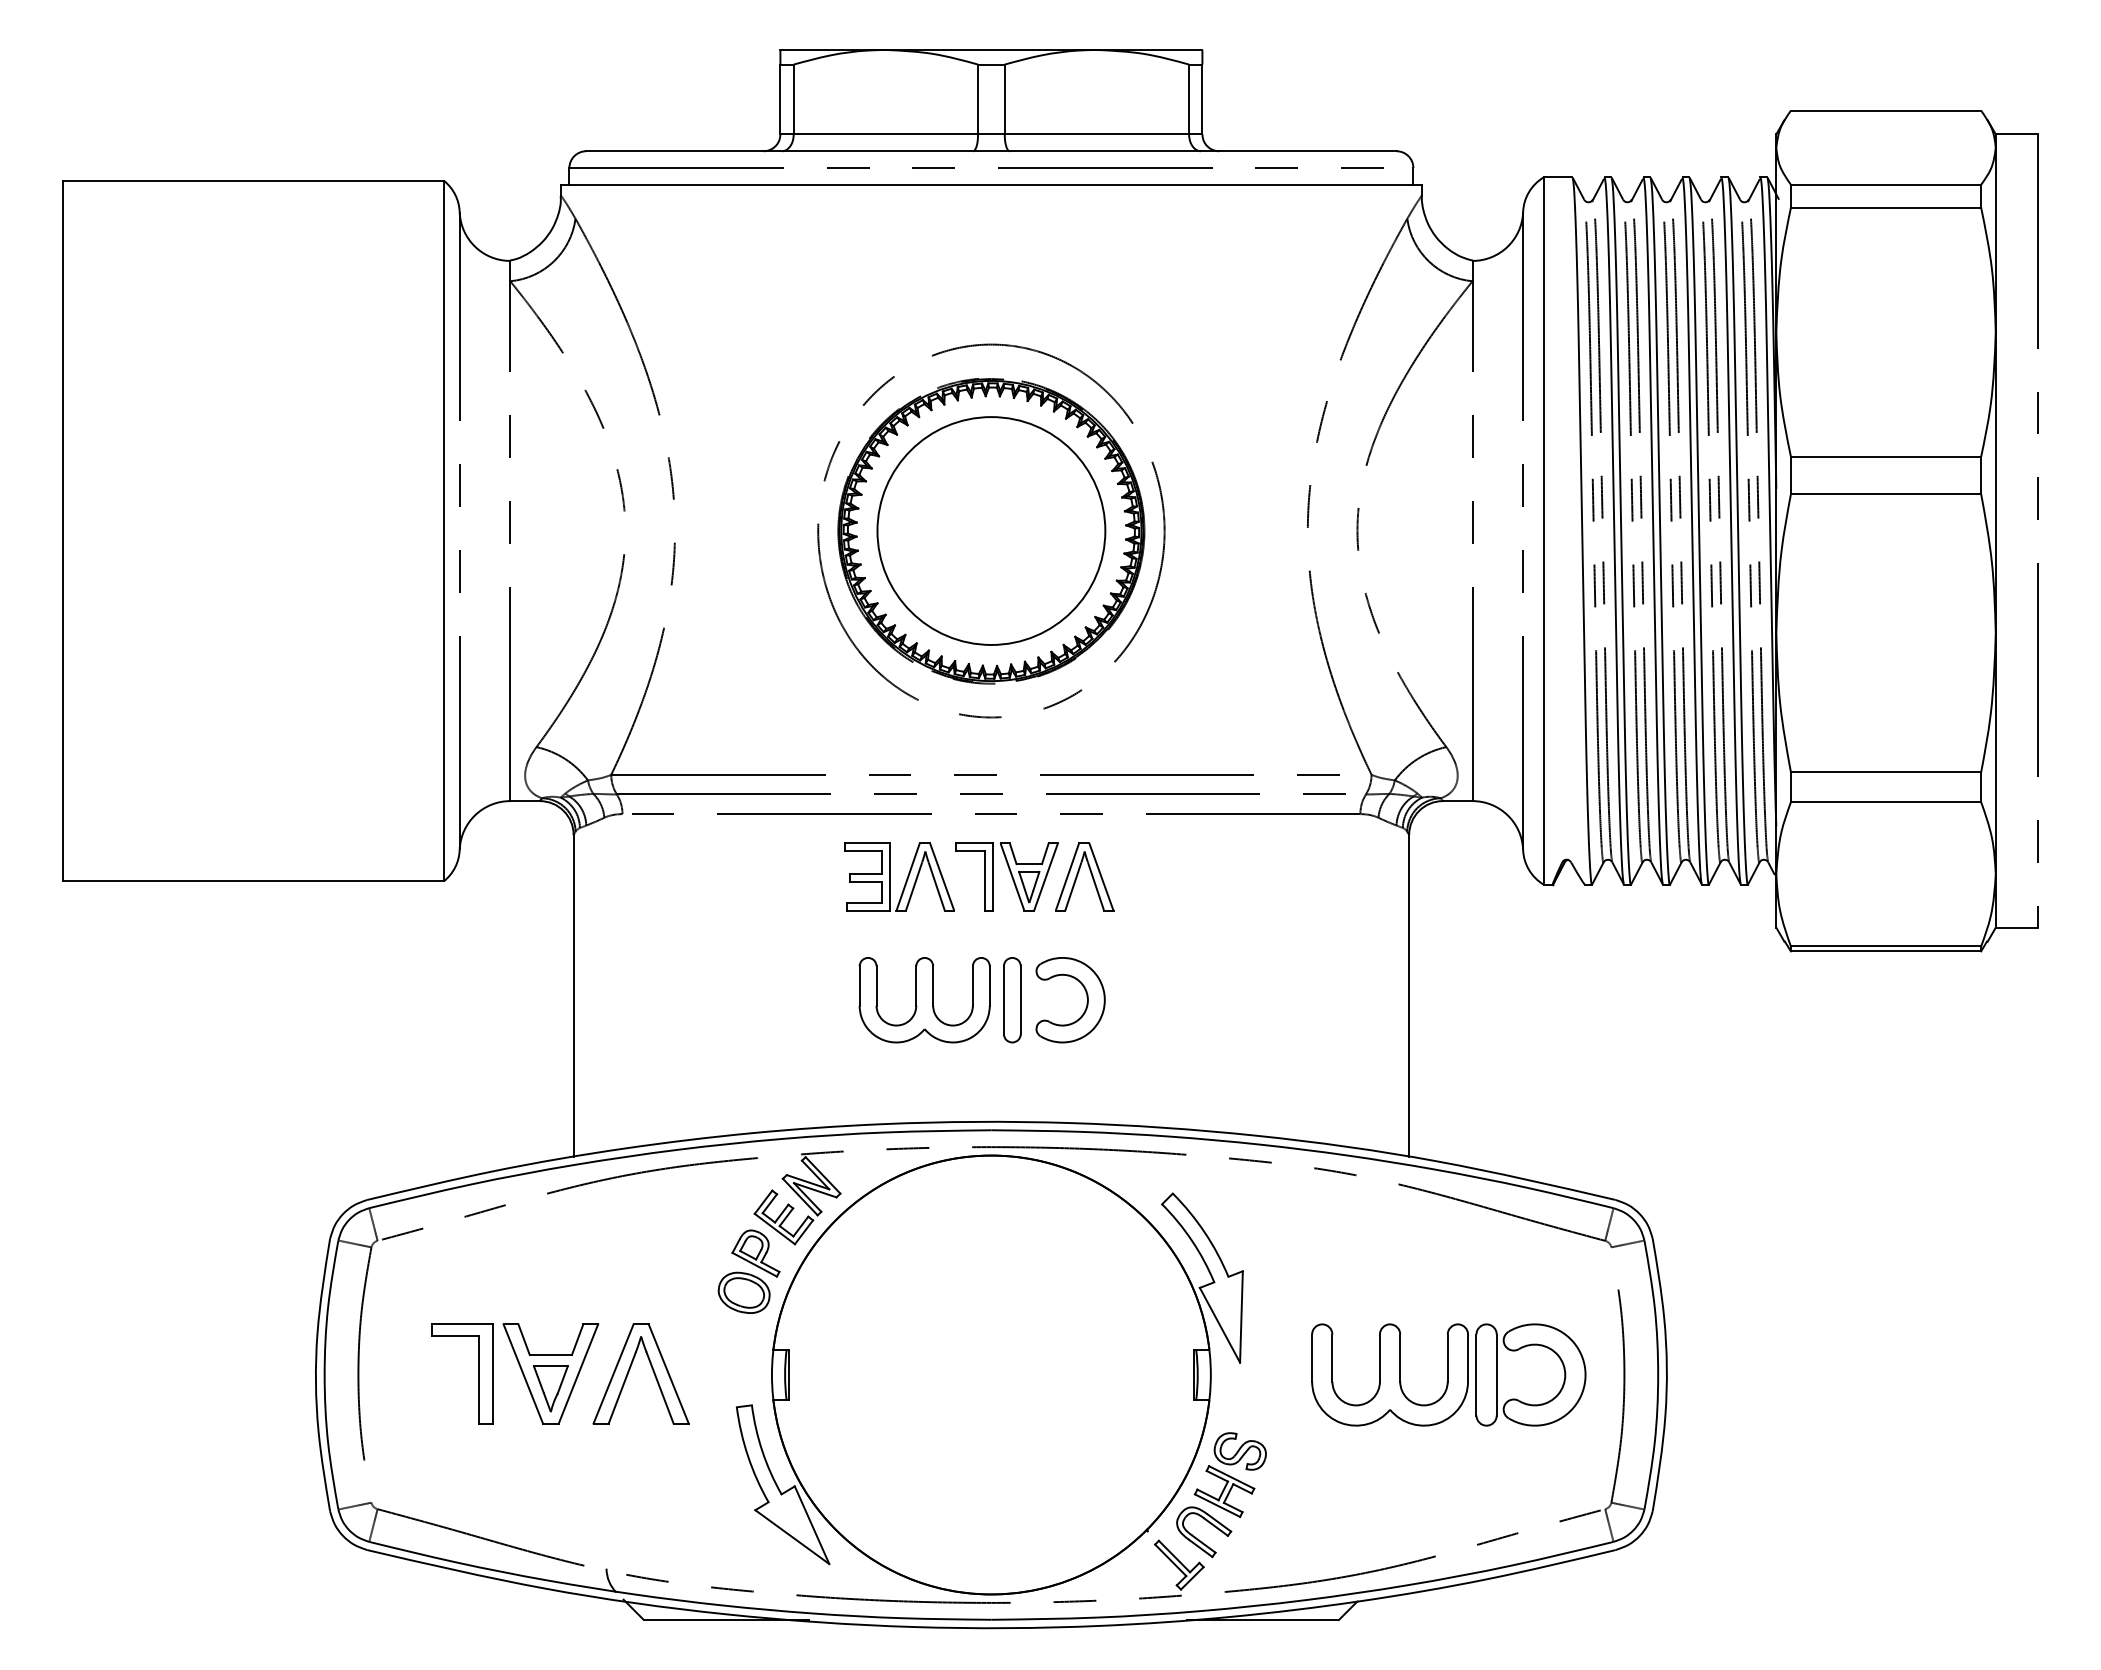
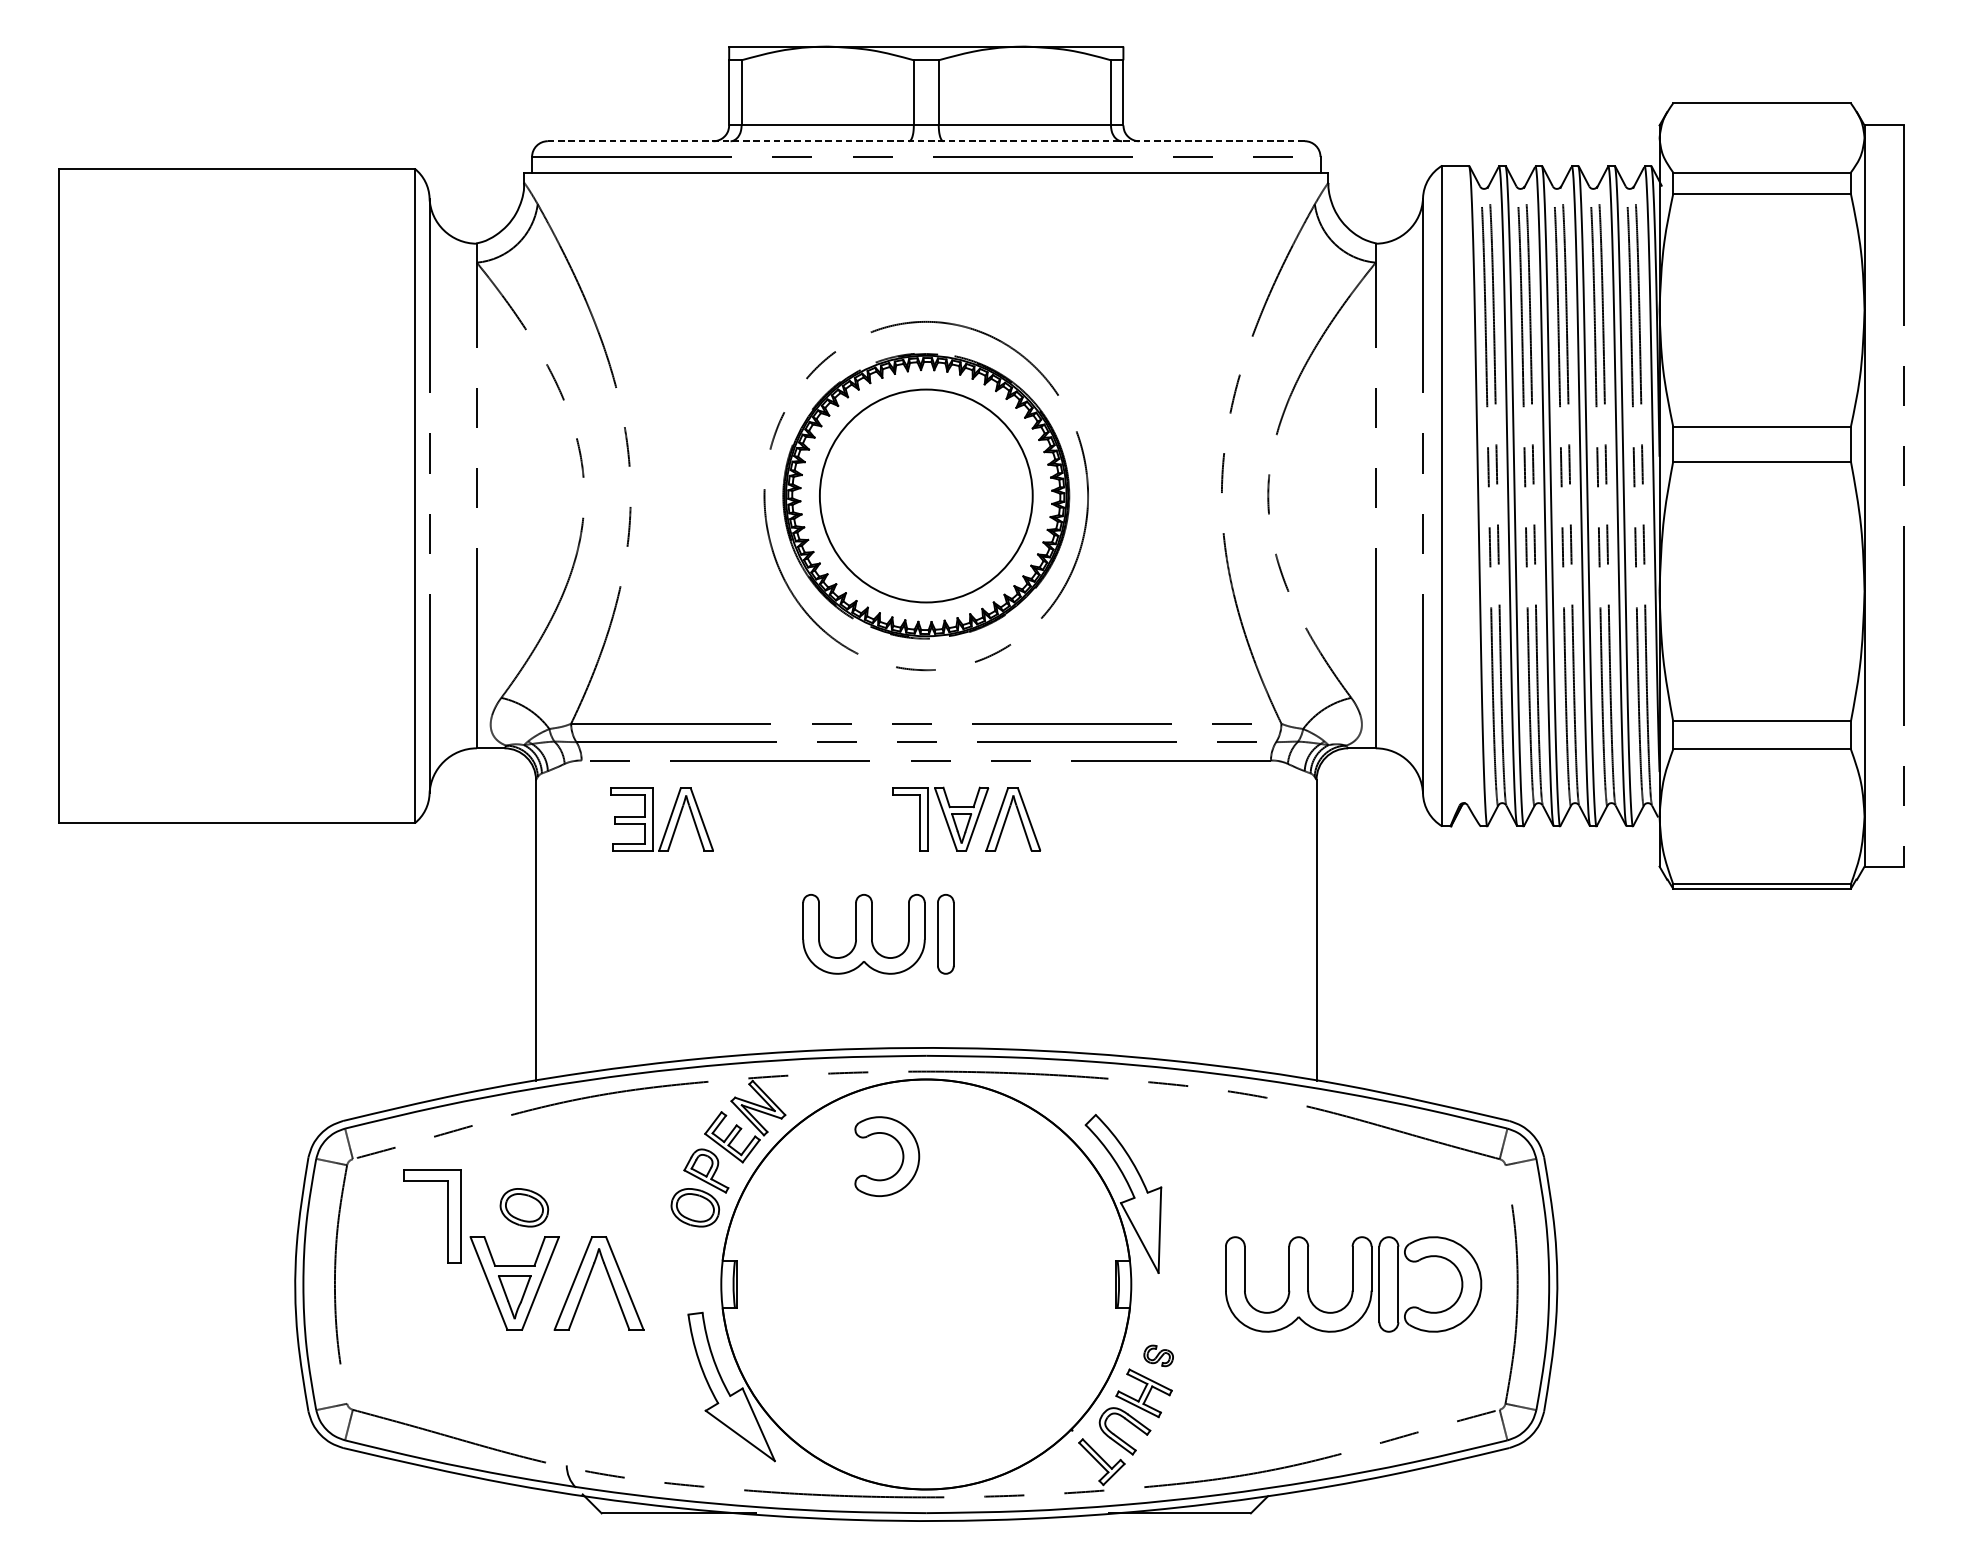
line: (991, 151) -> (926, 141), solid -> dashed
part: (906, 878) -> (668, 820), moved
part: (1086, 1002) -> (902, 1158), moved
part: (560, 1292) -> (523, 1207), added
part: (478, 1373) -> (447, 1215), moved
part: (1239, 1451) -> (1158, 1355), size x0.6

